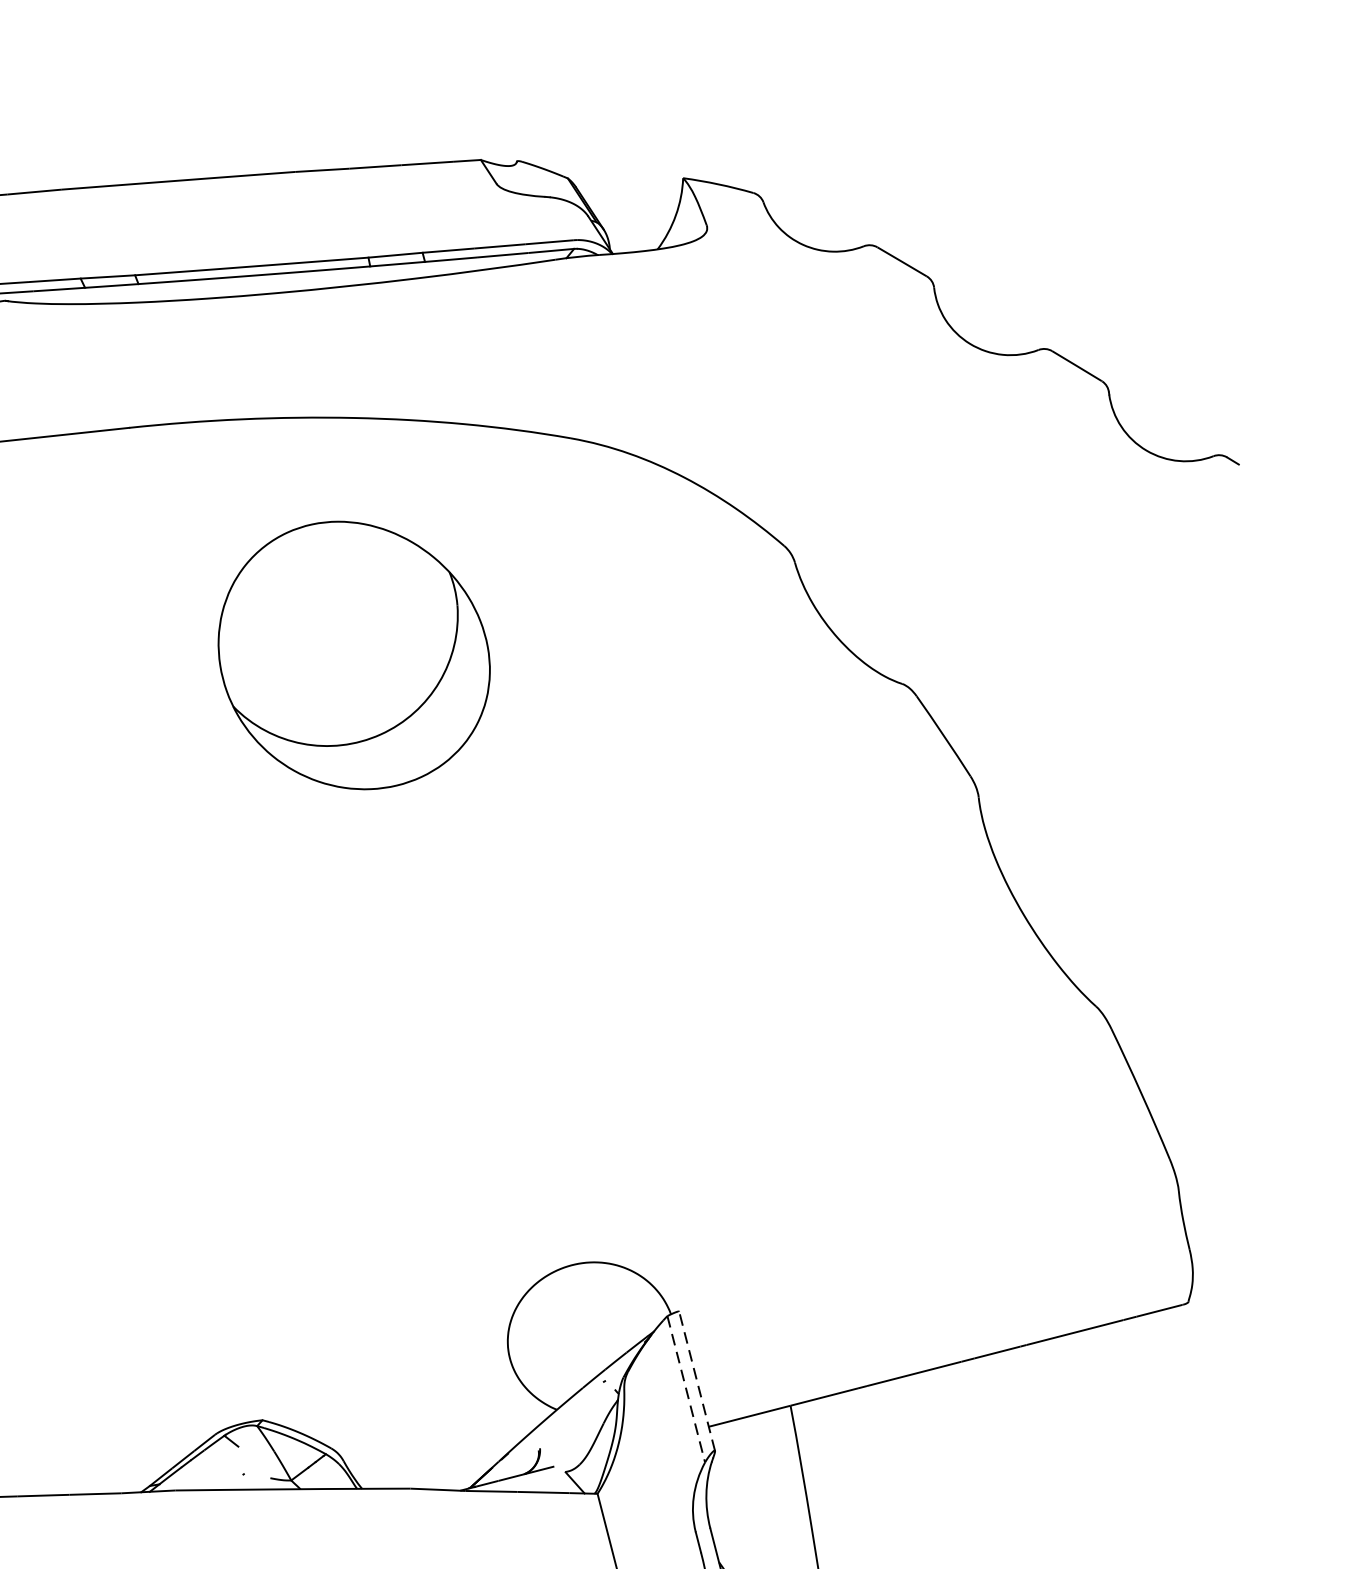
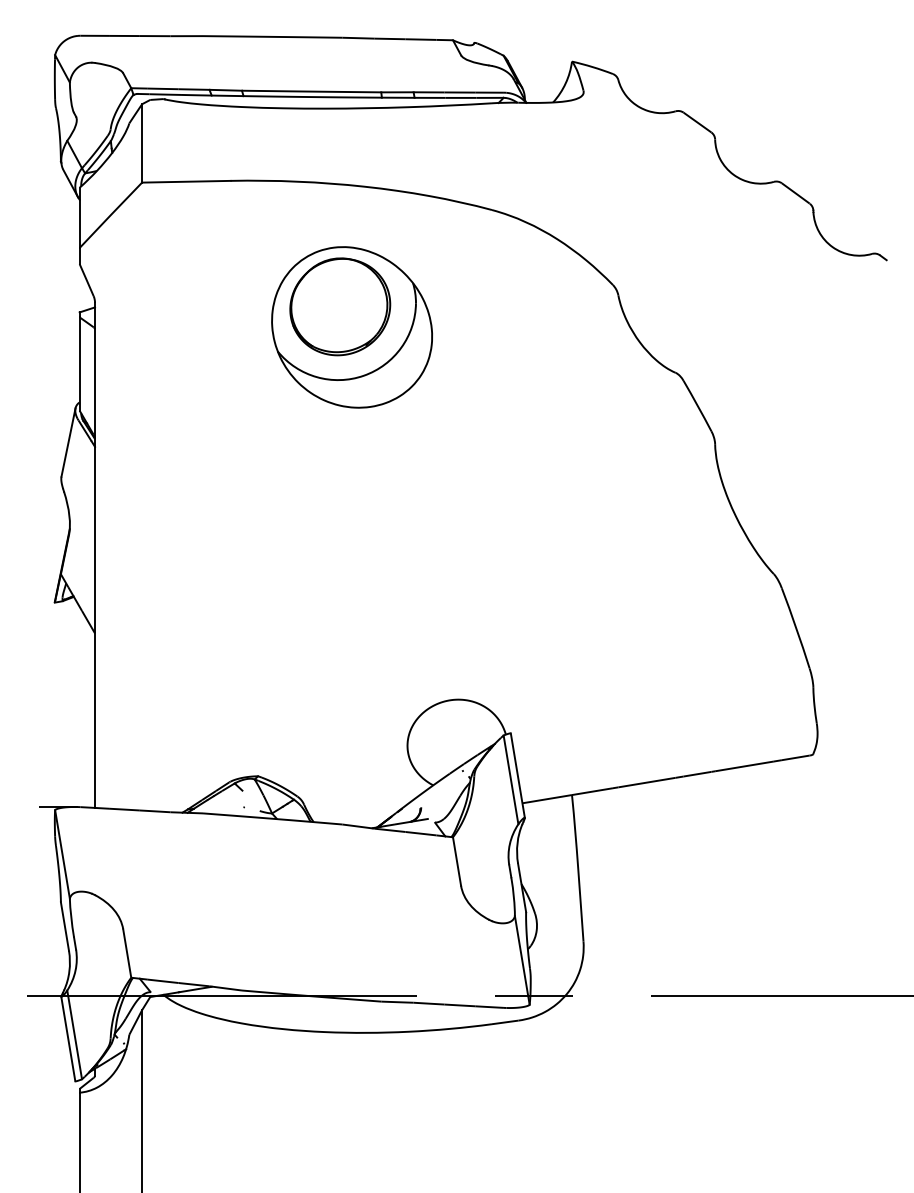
part: (331, 621) -> (340, 306), added
line: (696, 1380) -> (517, 775), dashed -> solid
line: (687, 1388) -> (511, 779), dashed -> solid

